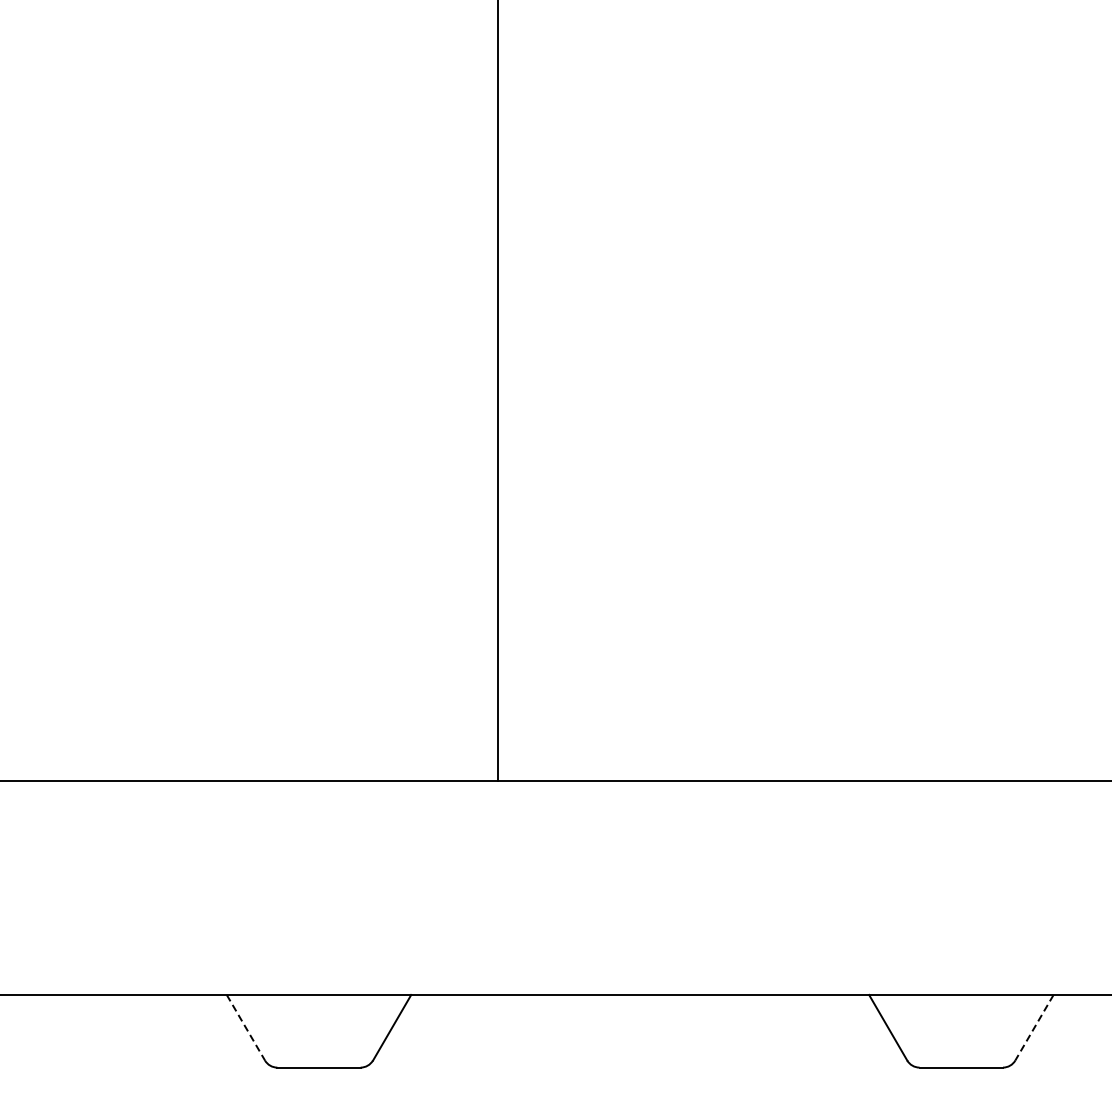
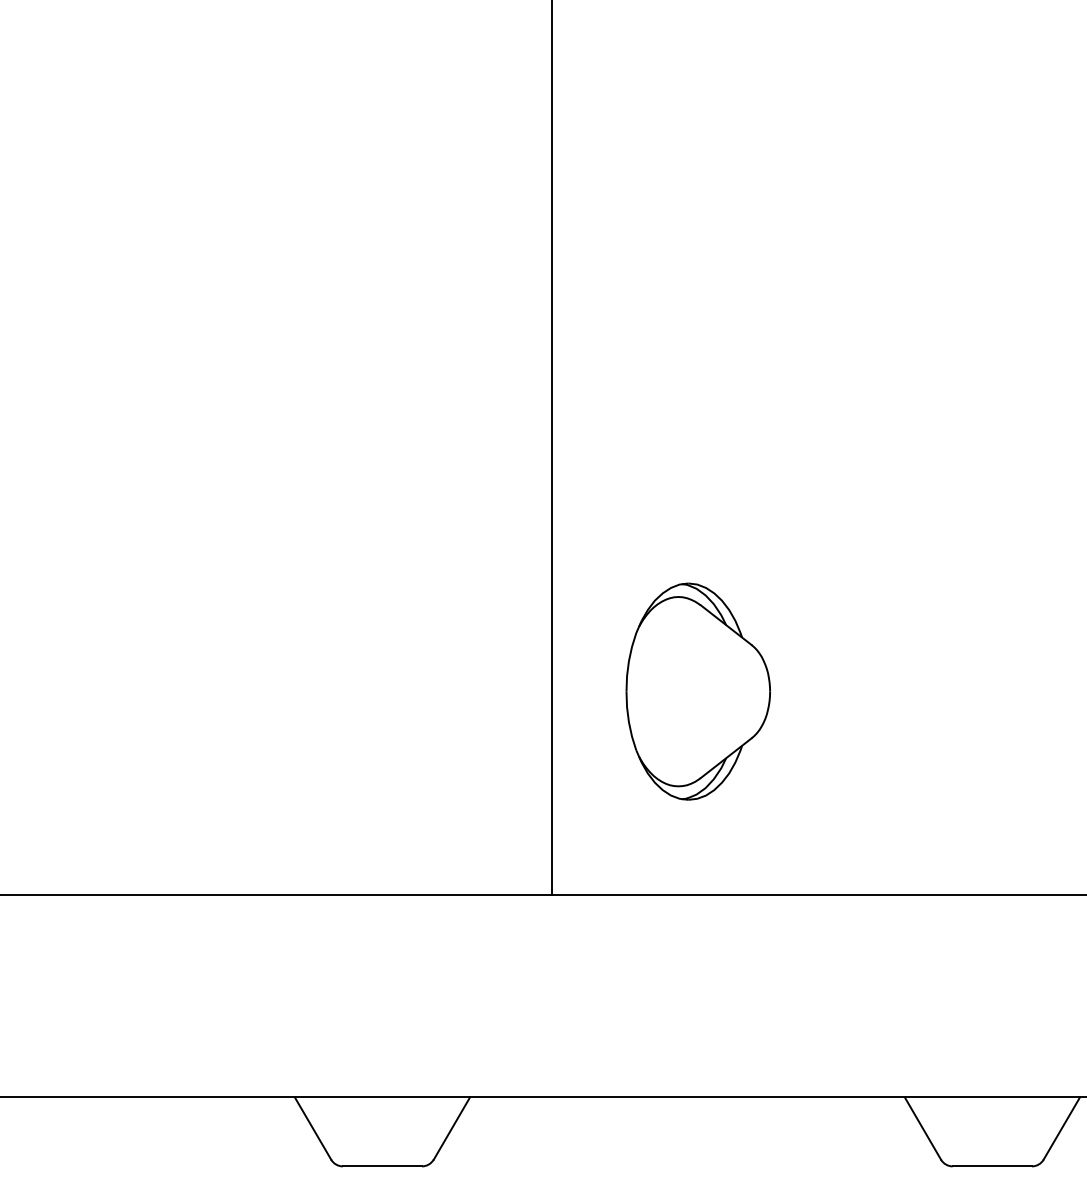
part: (650, 567) -> (697, 691), added
line: (246, 1028) -> (313, 1129), dashed -> solid
line: (1034, 1028) -> (1061, 1129), dashed -> solid

